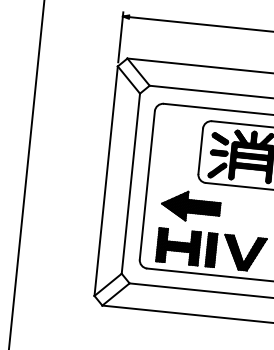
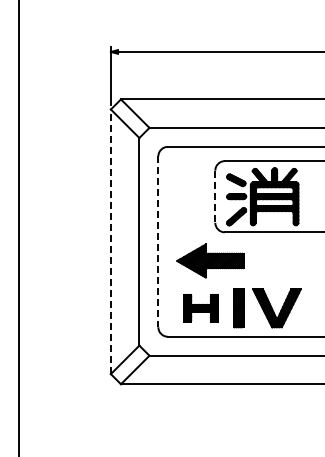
line: (200, 151) -> (215, 197), solid -> dashed
line: (105, 180) -> (110, 241), solid -> dashed
line: (147, 185) -> (158, 242), solid -> dashed
part: (178, 246) -> (200, 308), size x0.7

